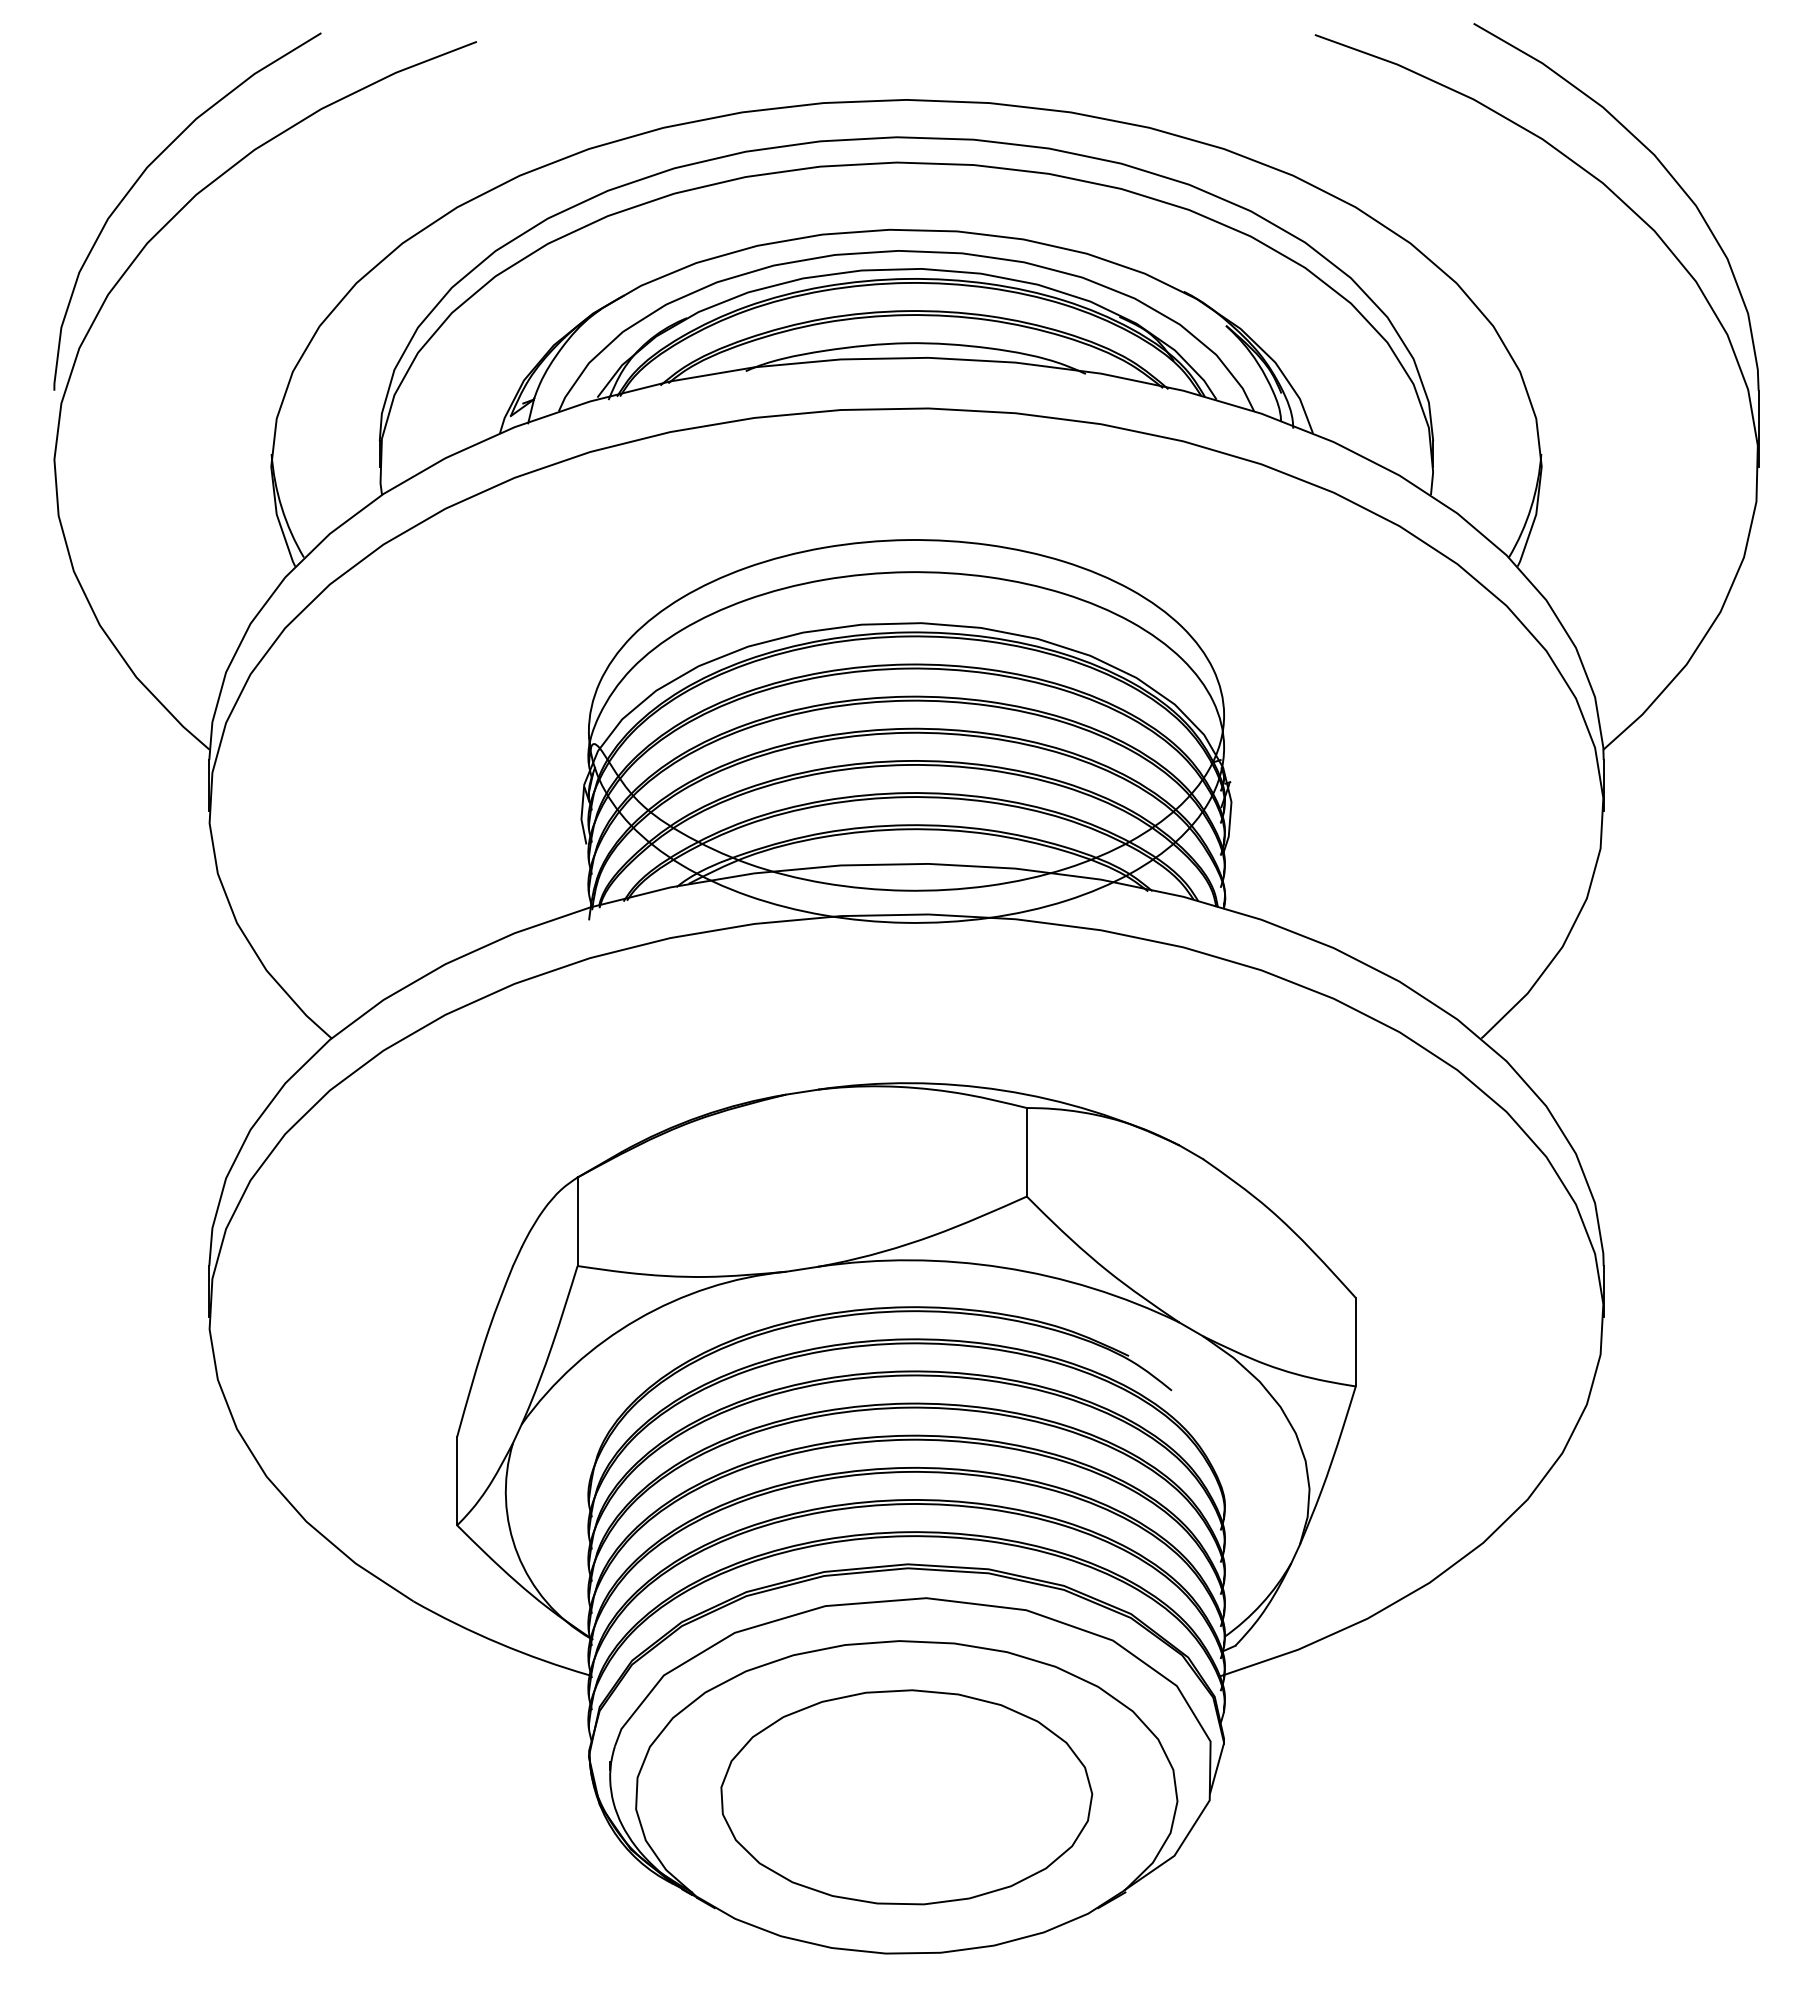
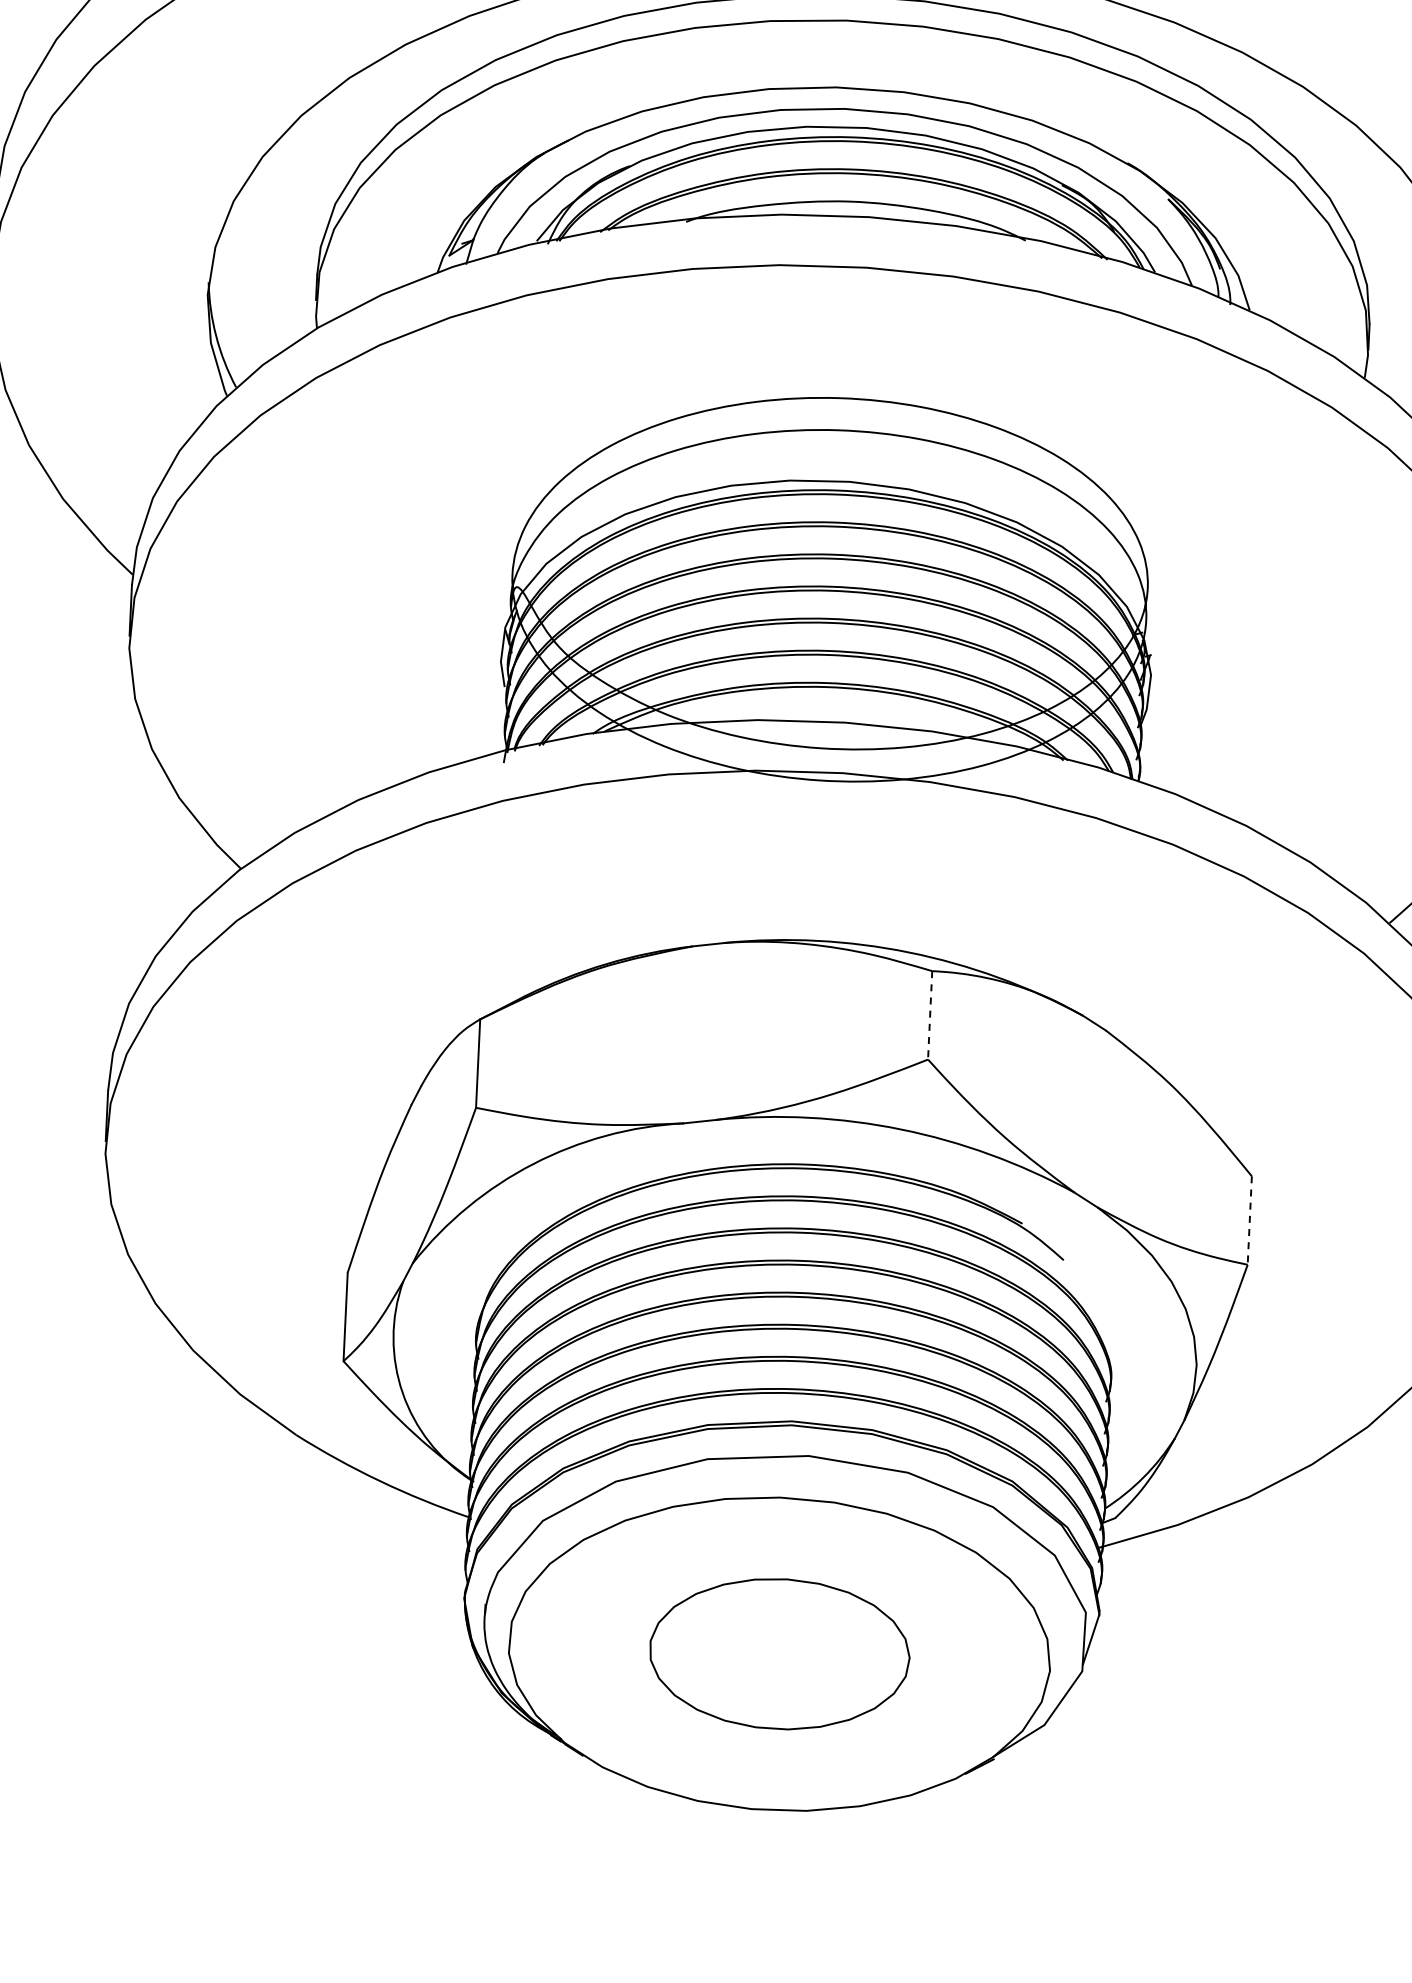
line: (1026, 1152) -> (929, 1015), solid -> dashed
line: (1355, 1342) -> (1249, 1220), solid -> dashed
part: (906, 1797) -> (779, 1654), size x0.7

